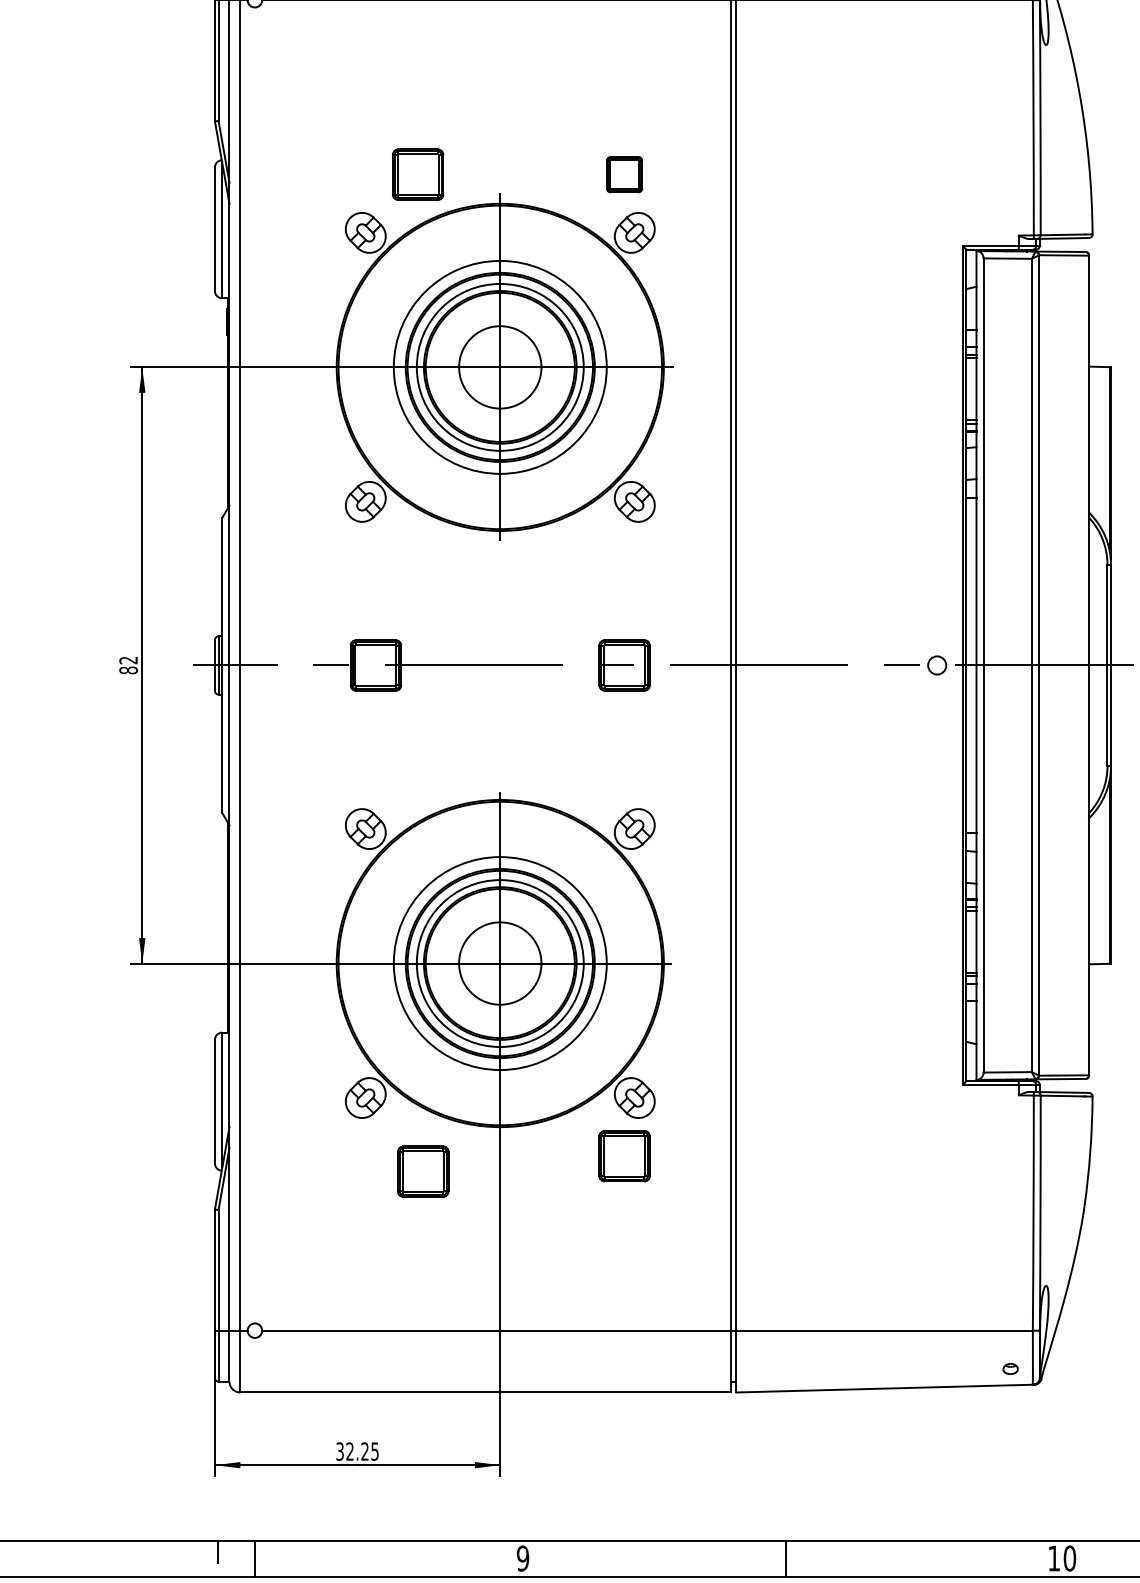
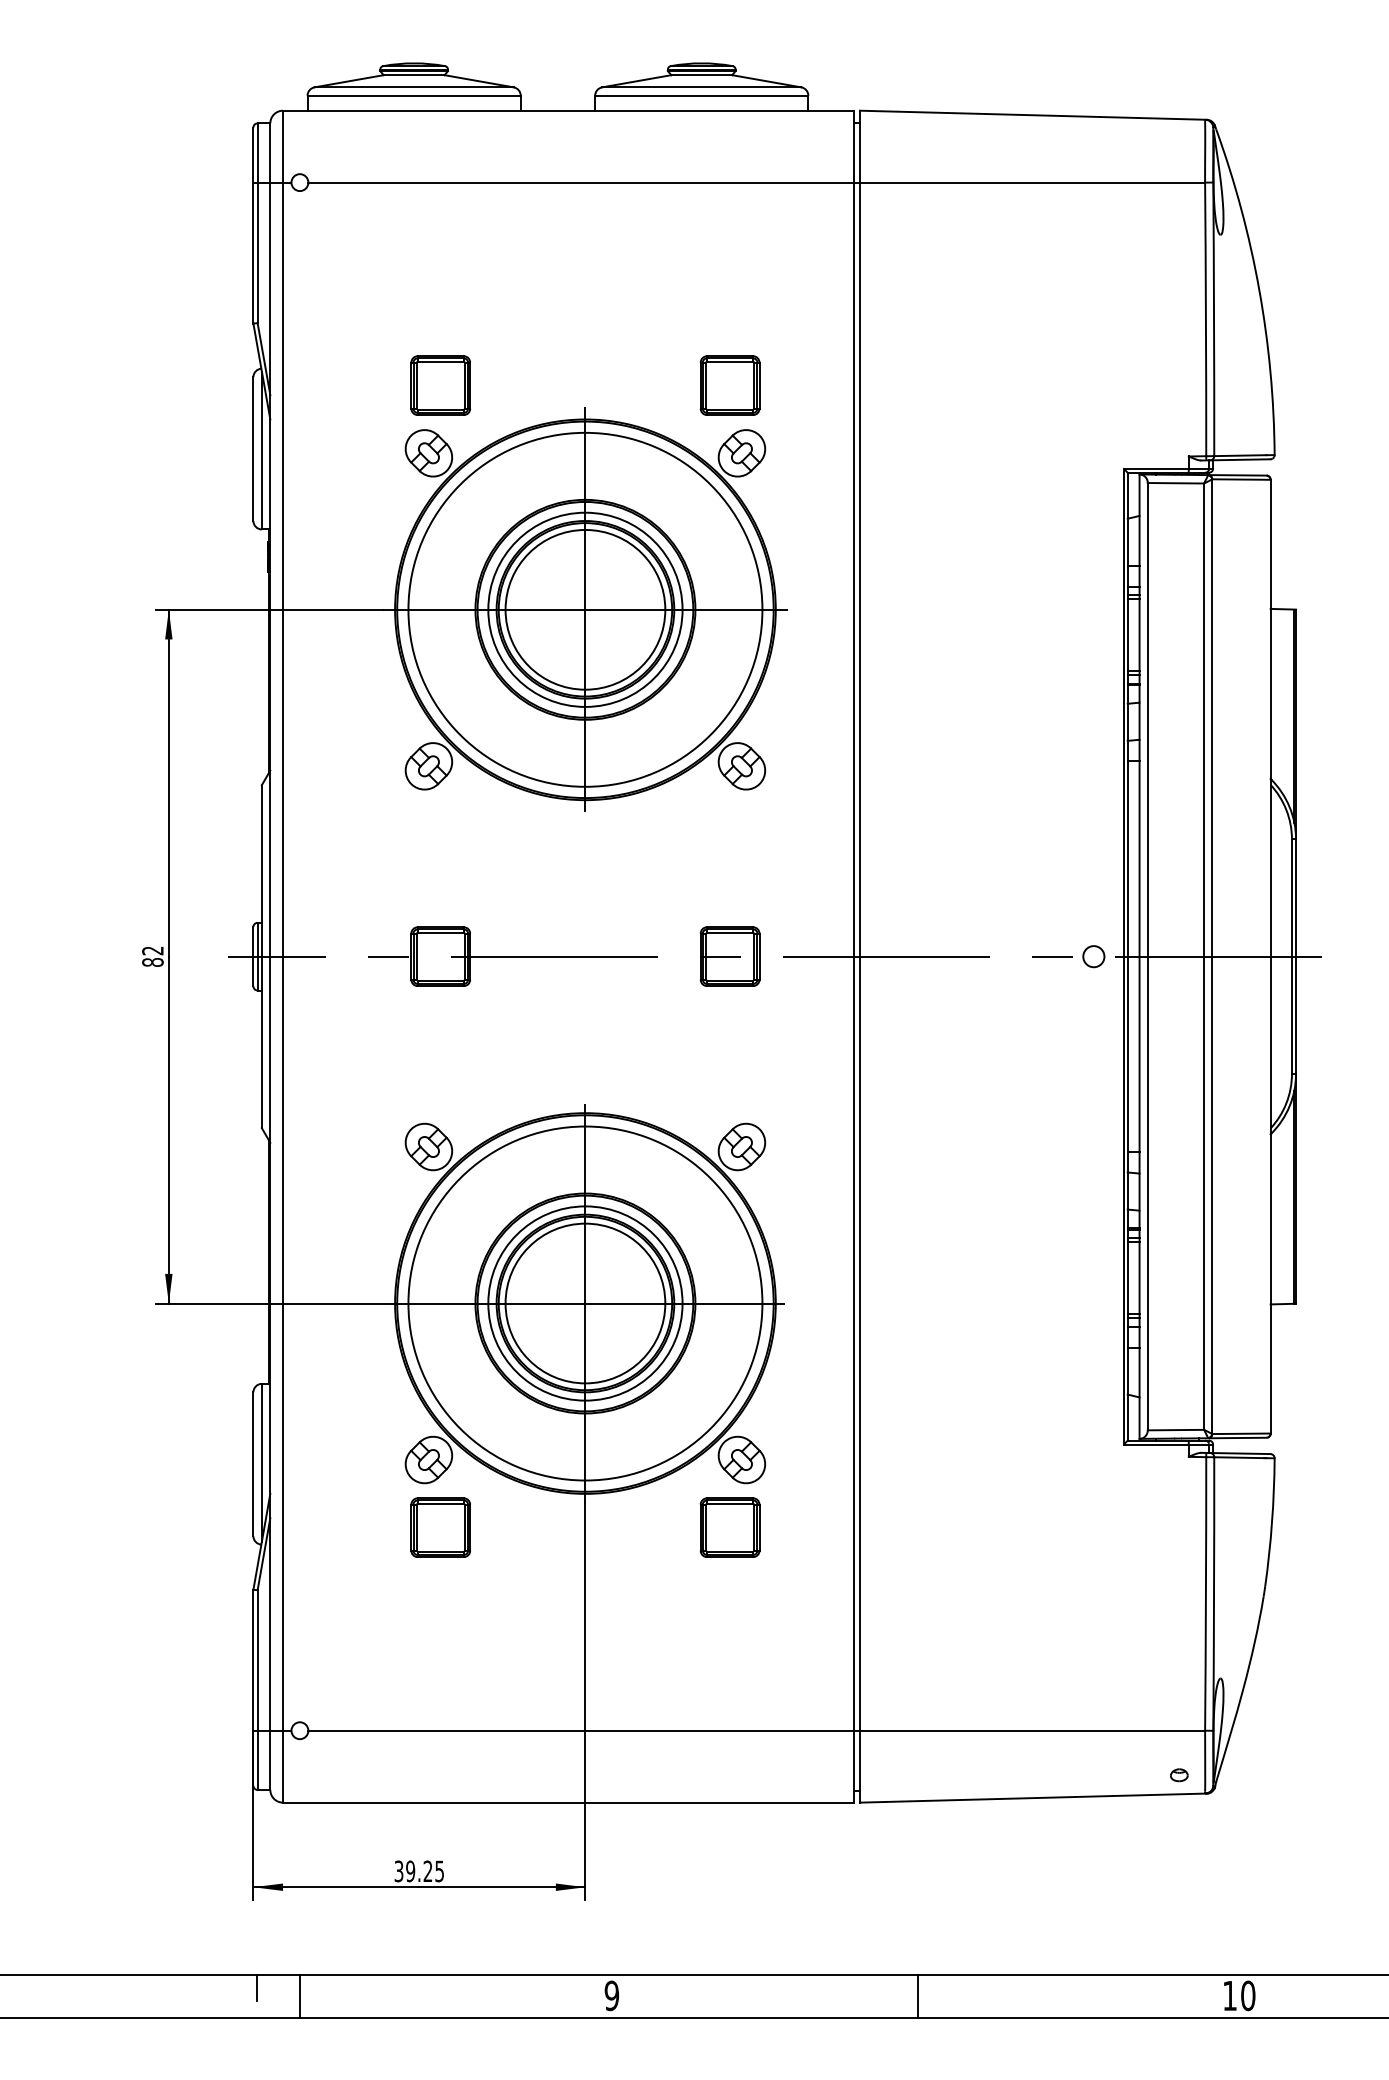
part: (417, 174) -> (440, 385), moved
part: (624, 174) -> (729, 385), size x1.43
circle: (500, 367) -> (585, 609), size x1.43
circle: (500, 367) -> (585, 609), size x1.67
circle: (500, 963) -> (585, 1303), size x1.43
circle: (500, 963) -> (585, 1303), size x1.67
part: (422, 1171) -> (440, 1527), moved
text: (349, 1451) -> (410, 1871), 32.25 -> 39.25

